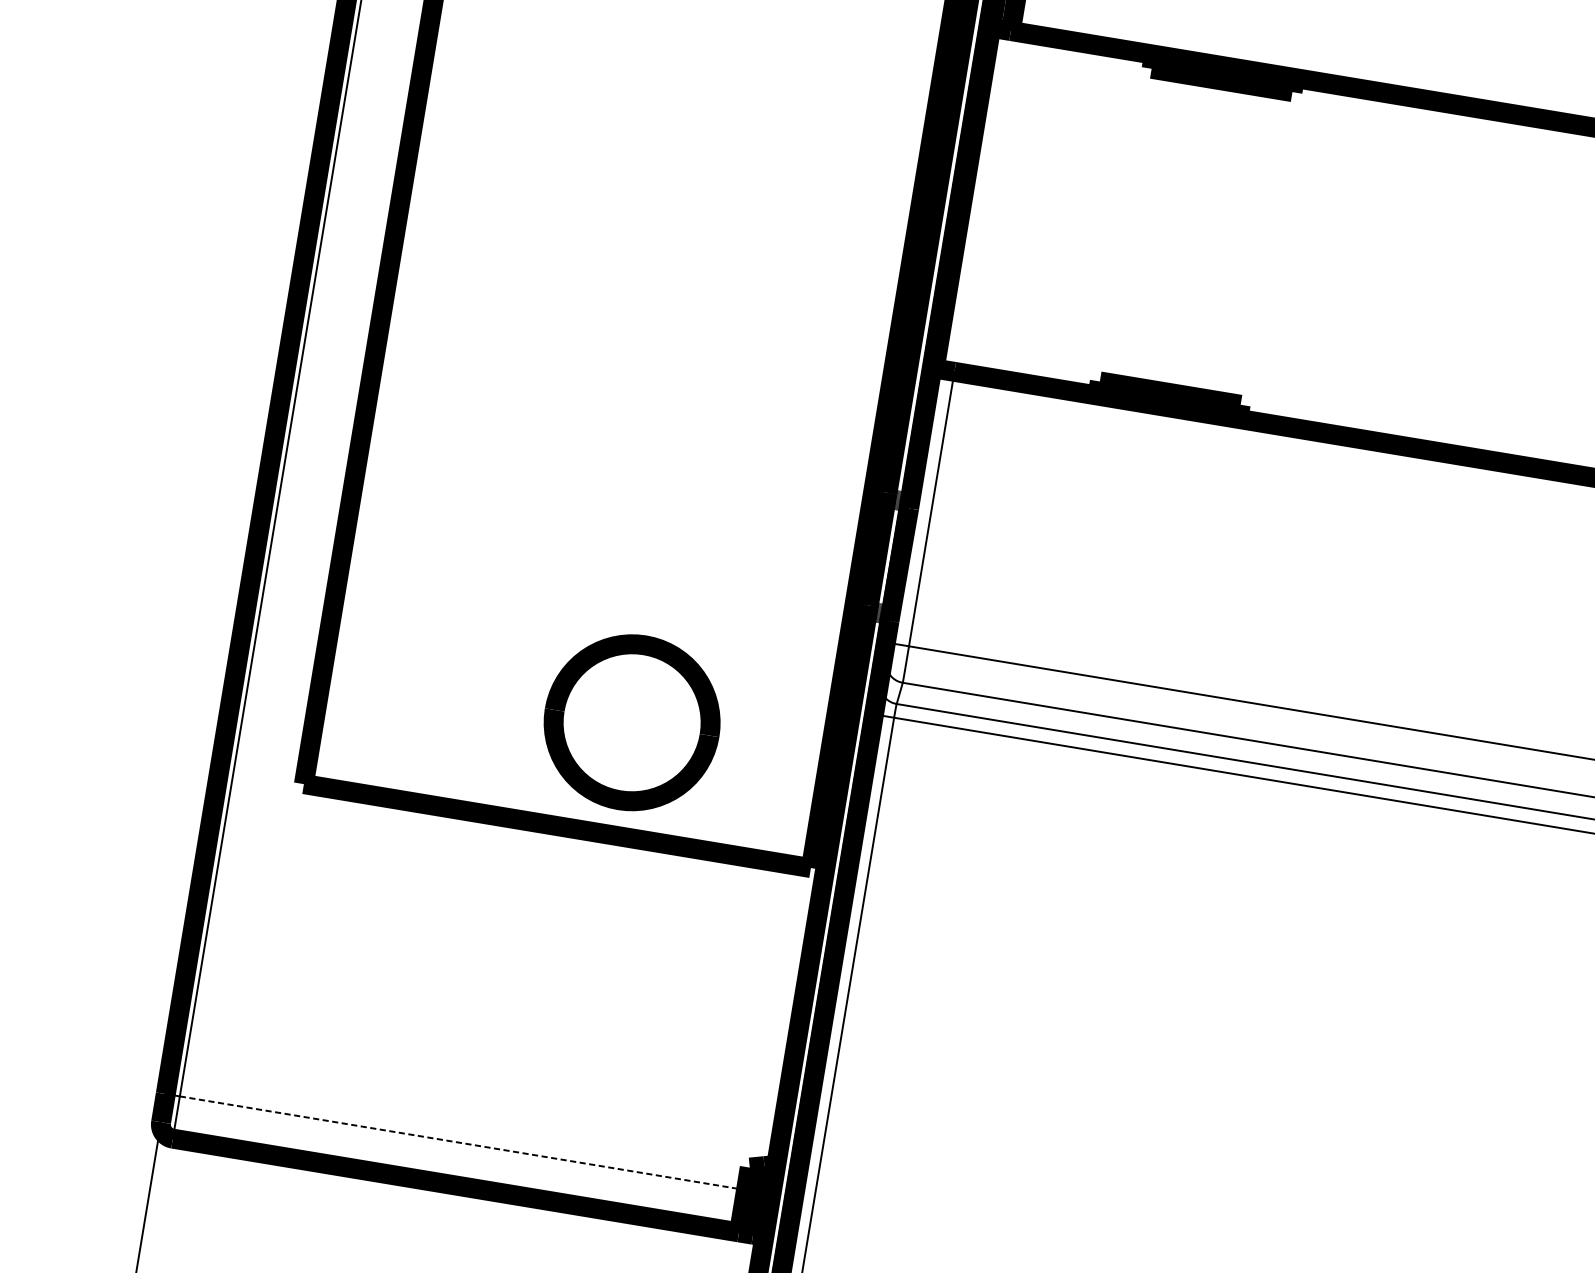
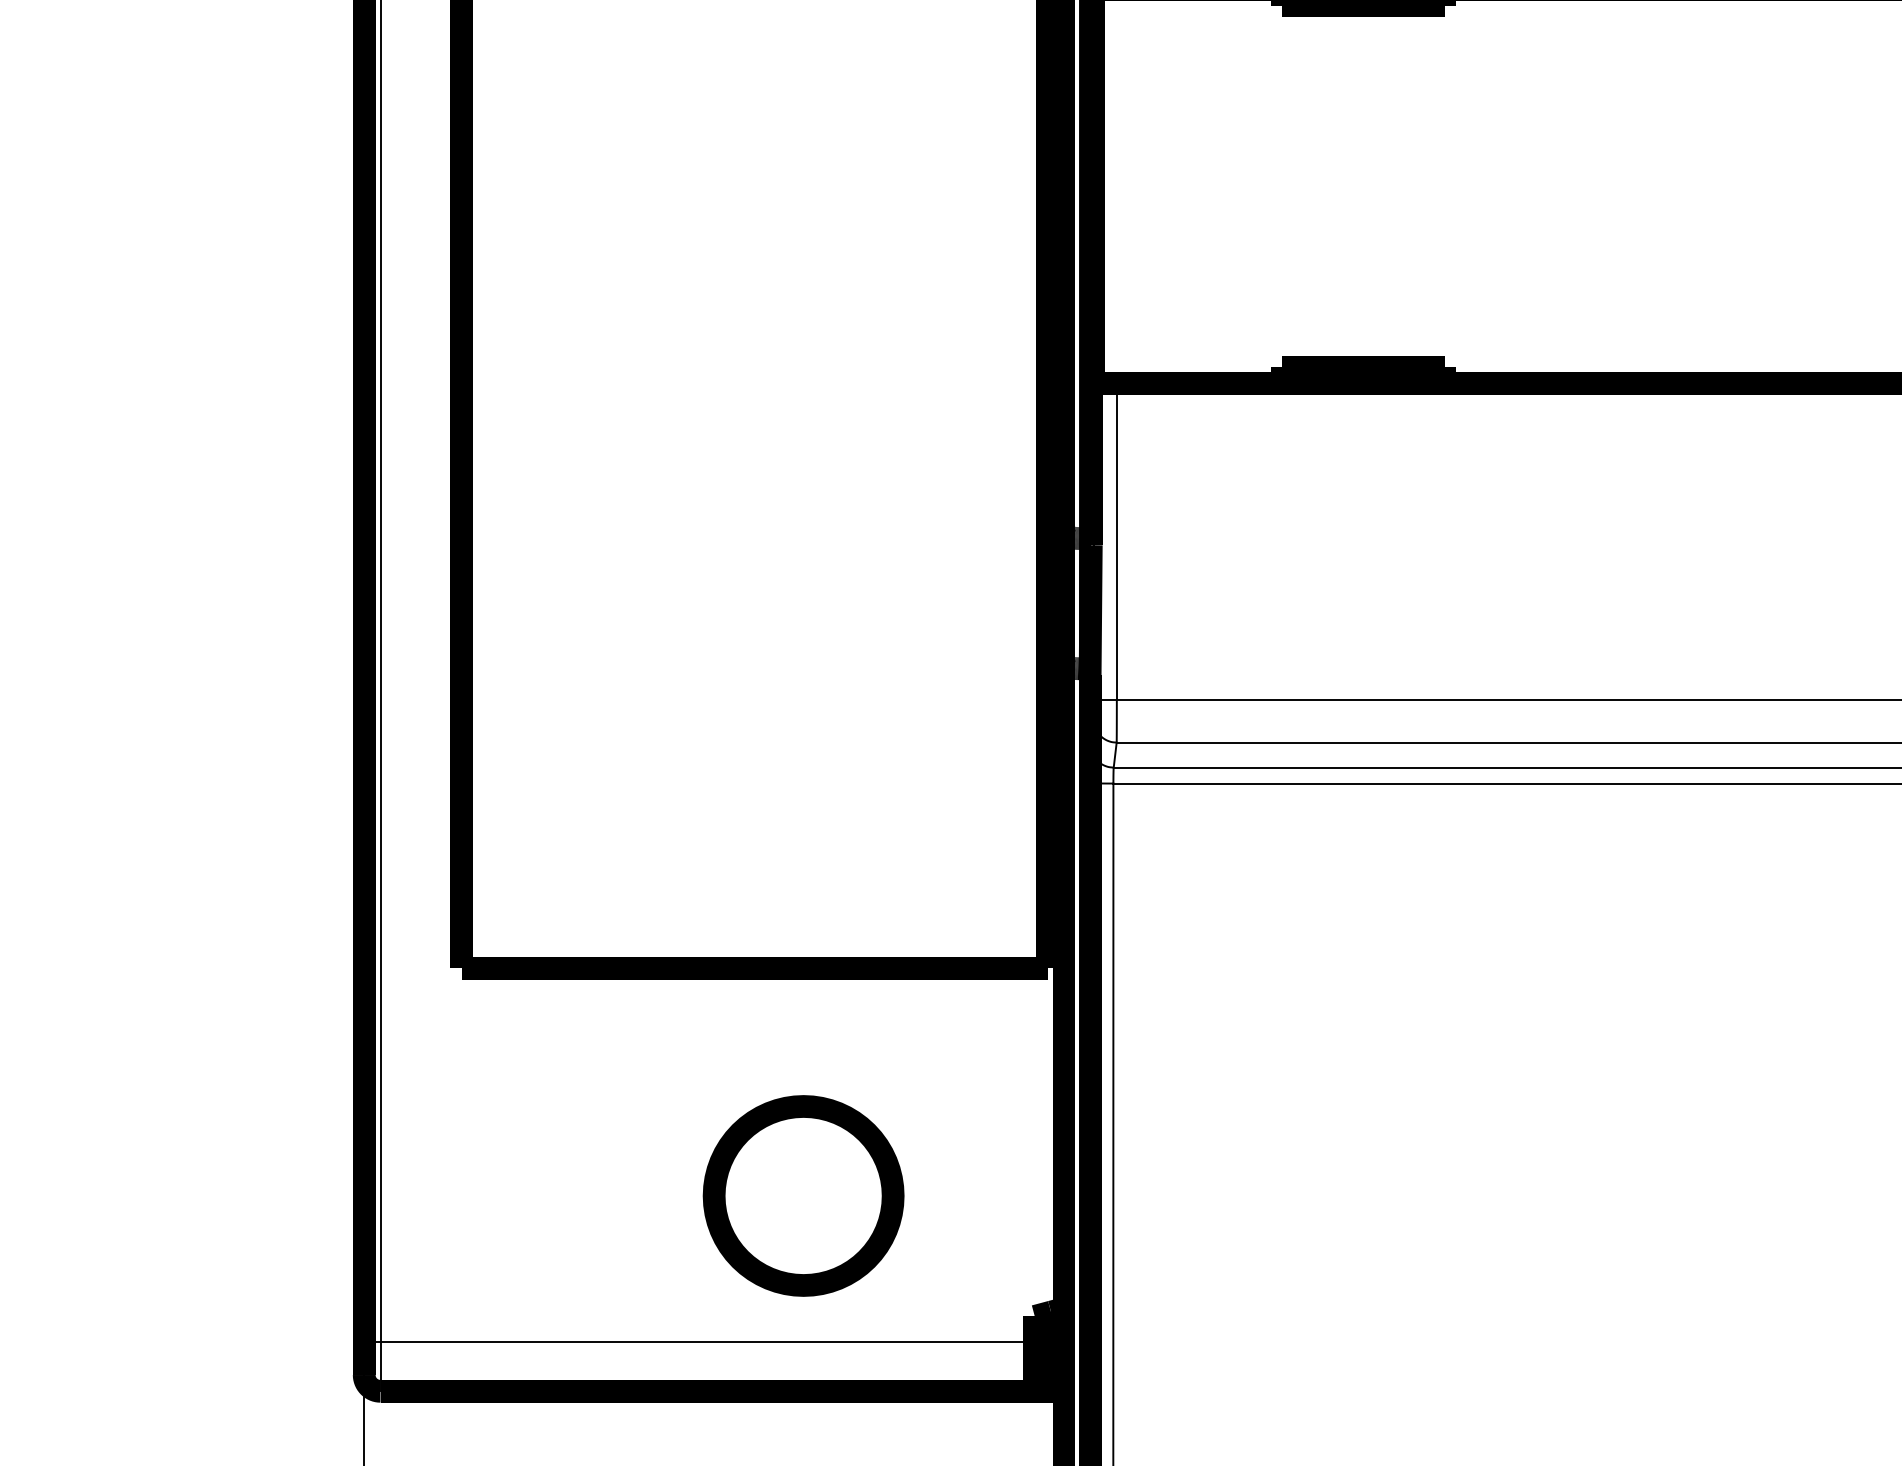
part: (632, 722) -> (803, 1195), moved
line: (463, 1143) -> (708, 1342), dashed -> solid

